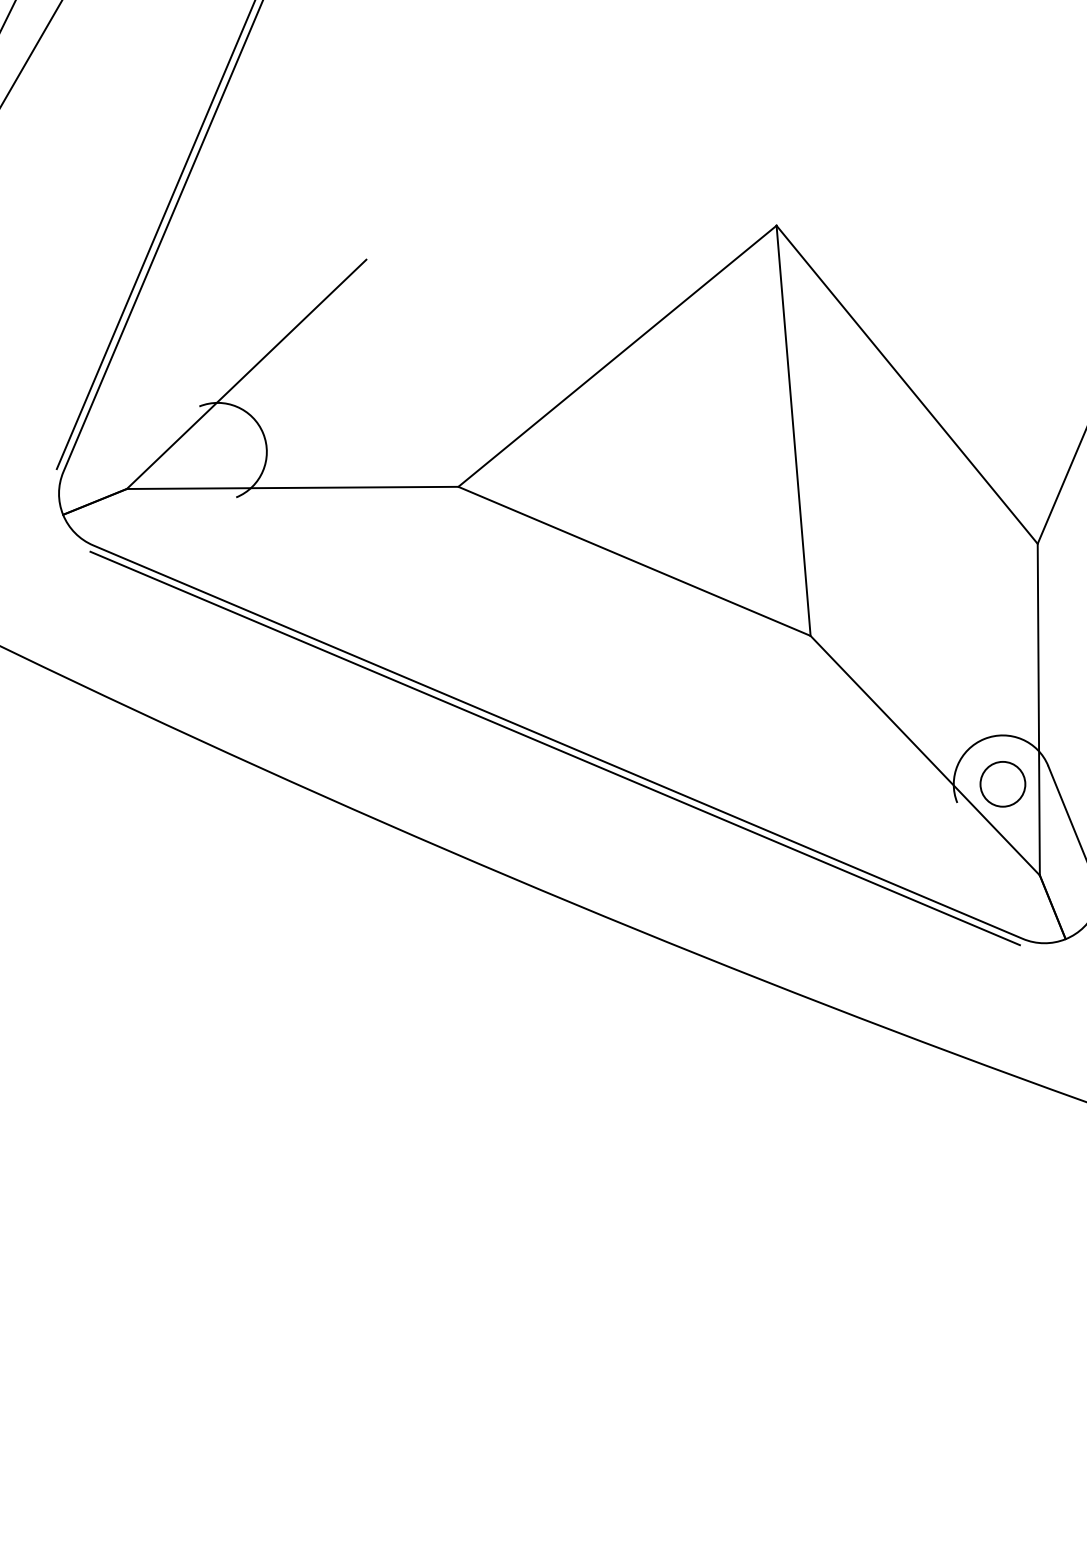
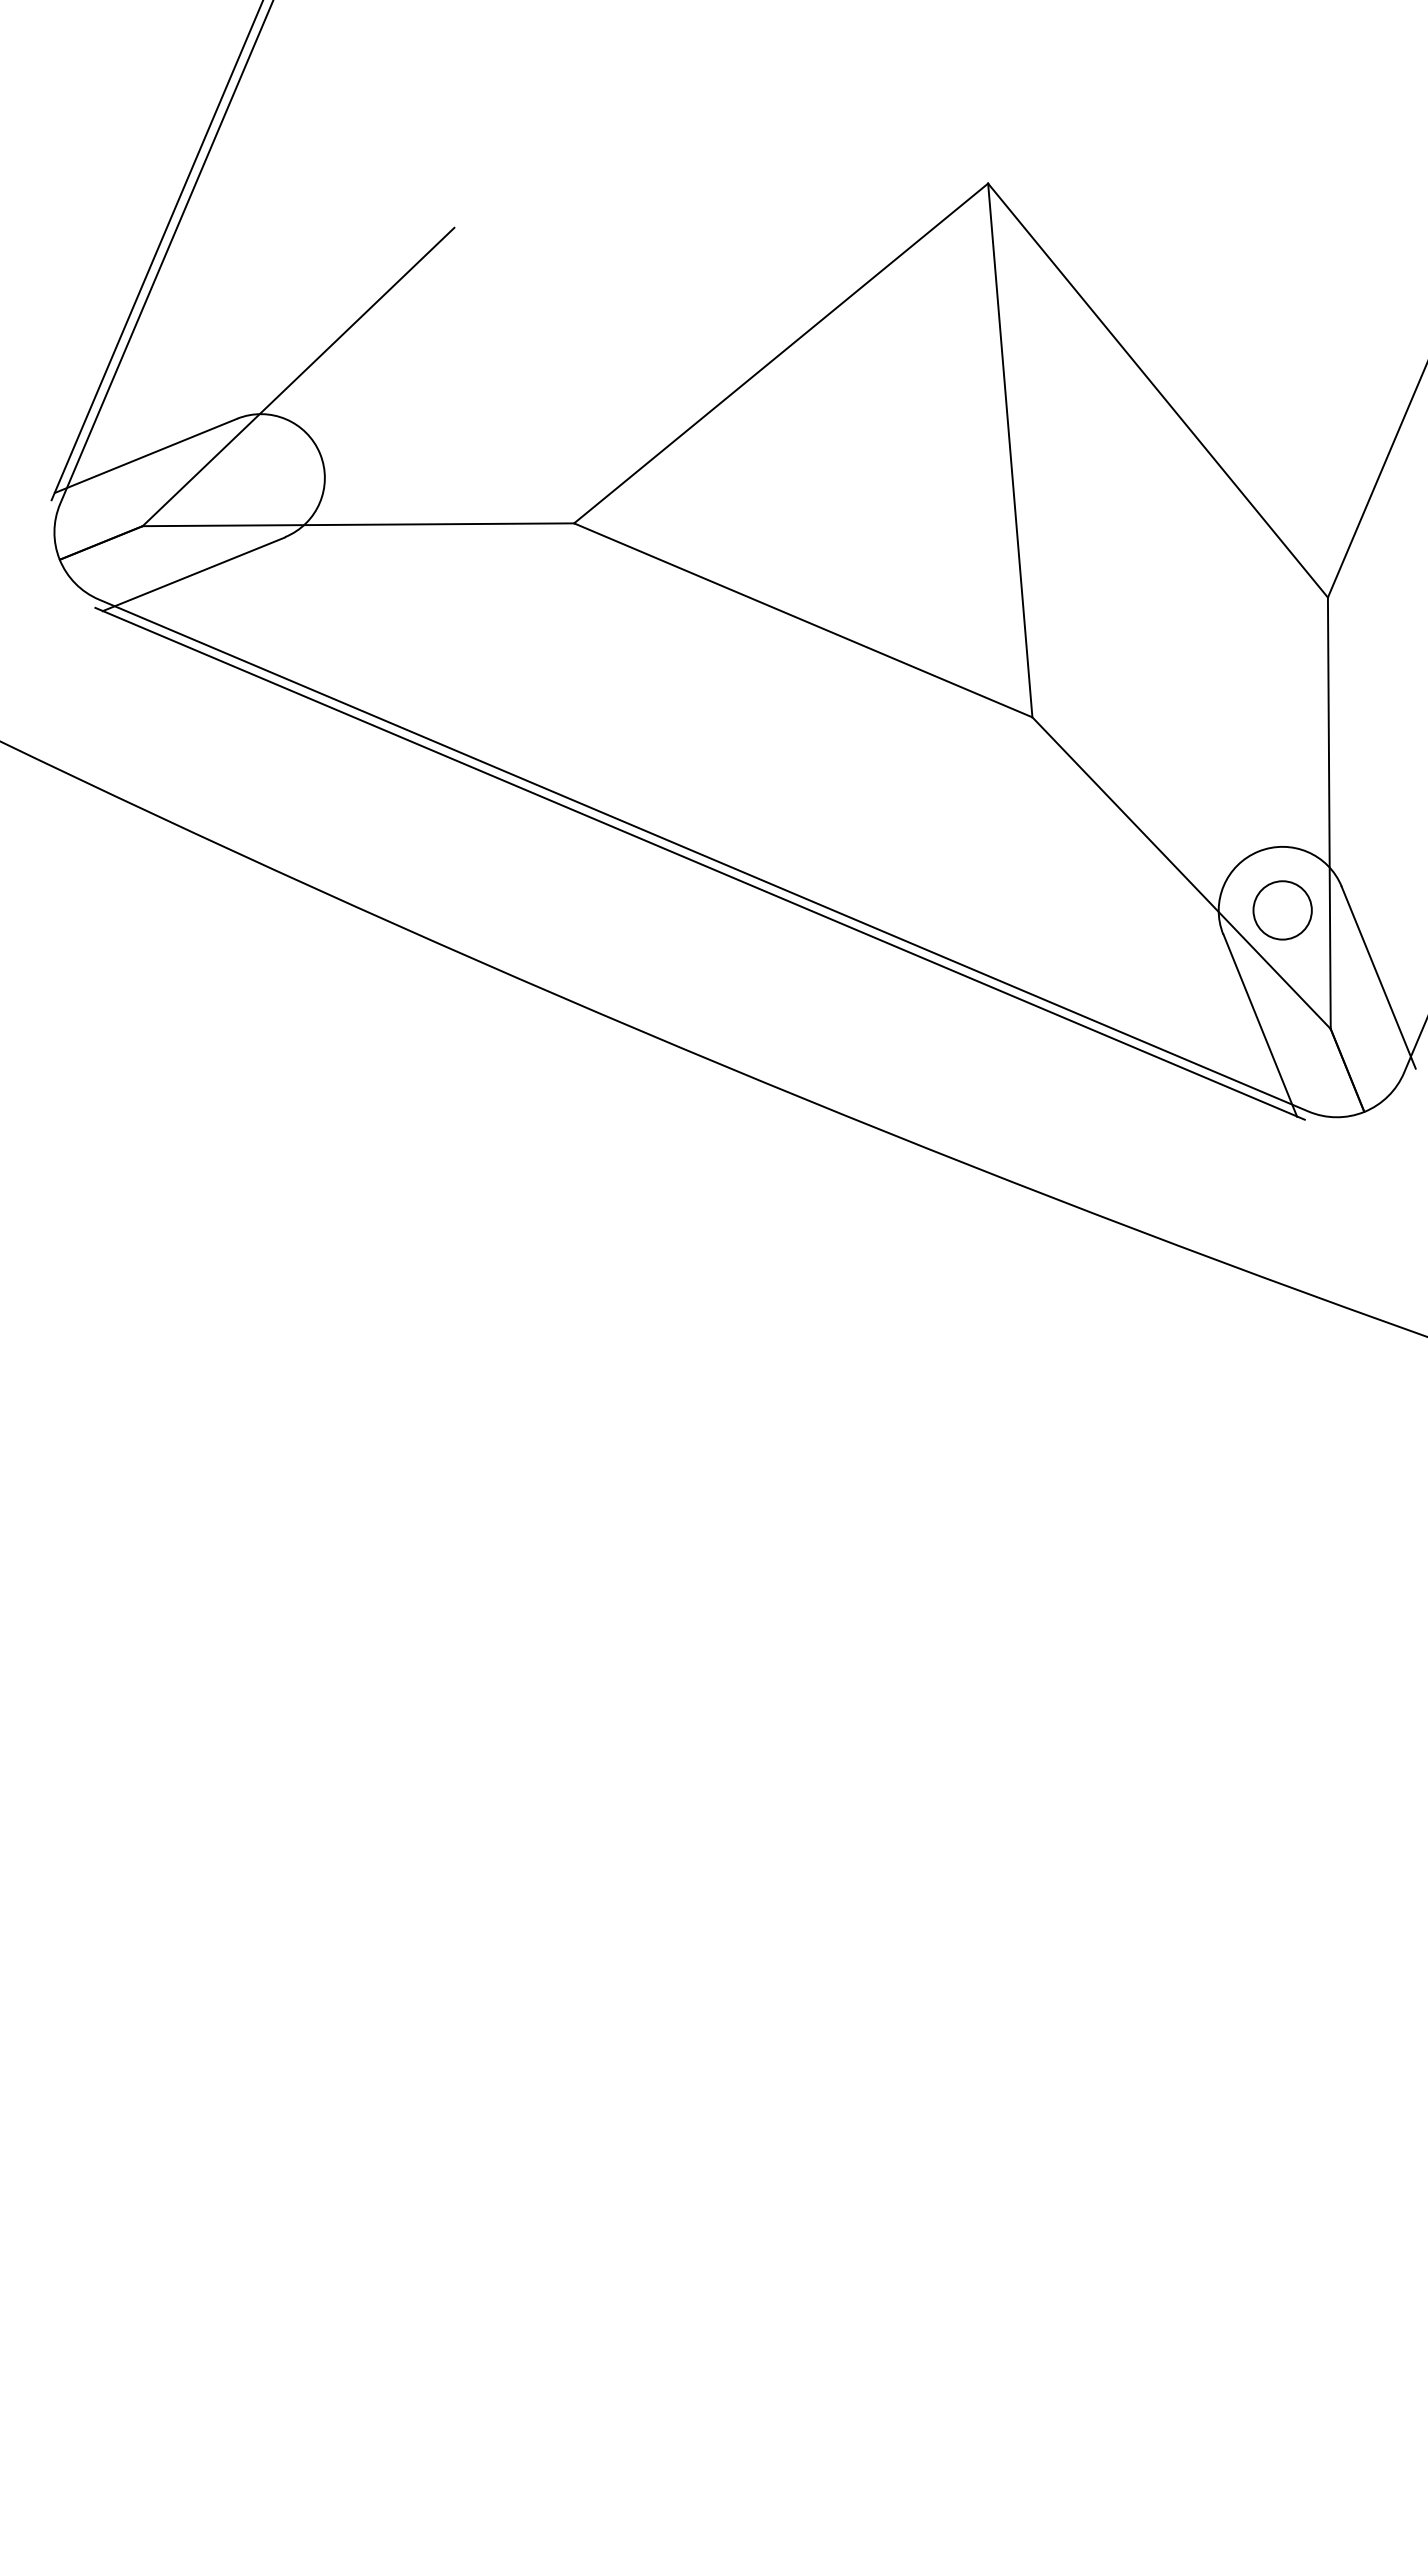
line: (129, 434) -> (145, 455), added
line: (165, 526) -> (193, 574), added
line: (985, 872) -> (1260, 1025), added

